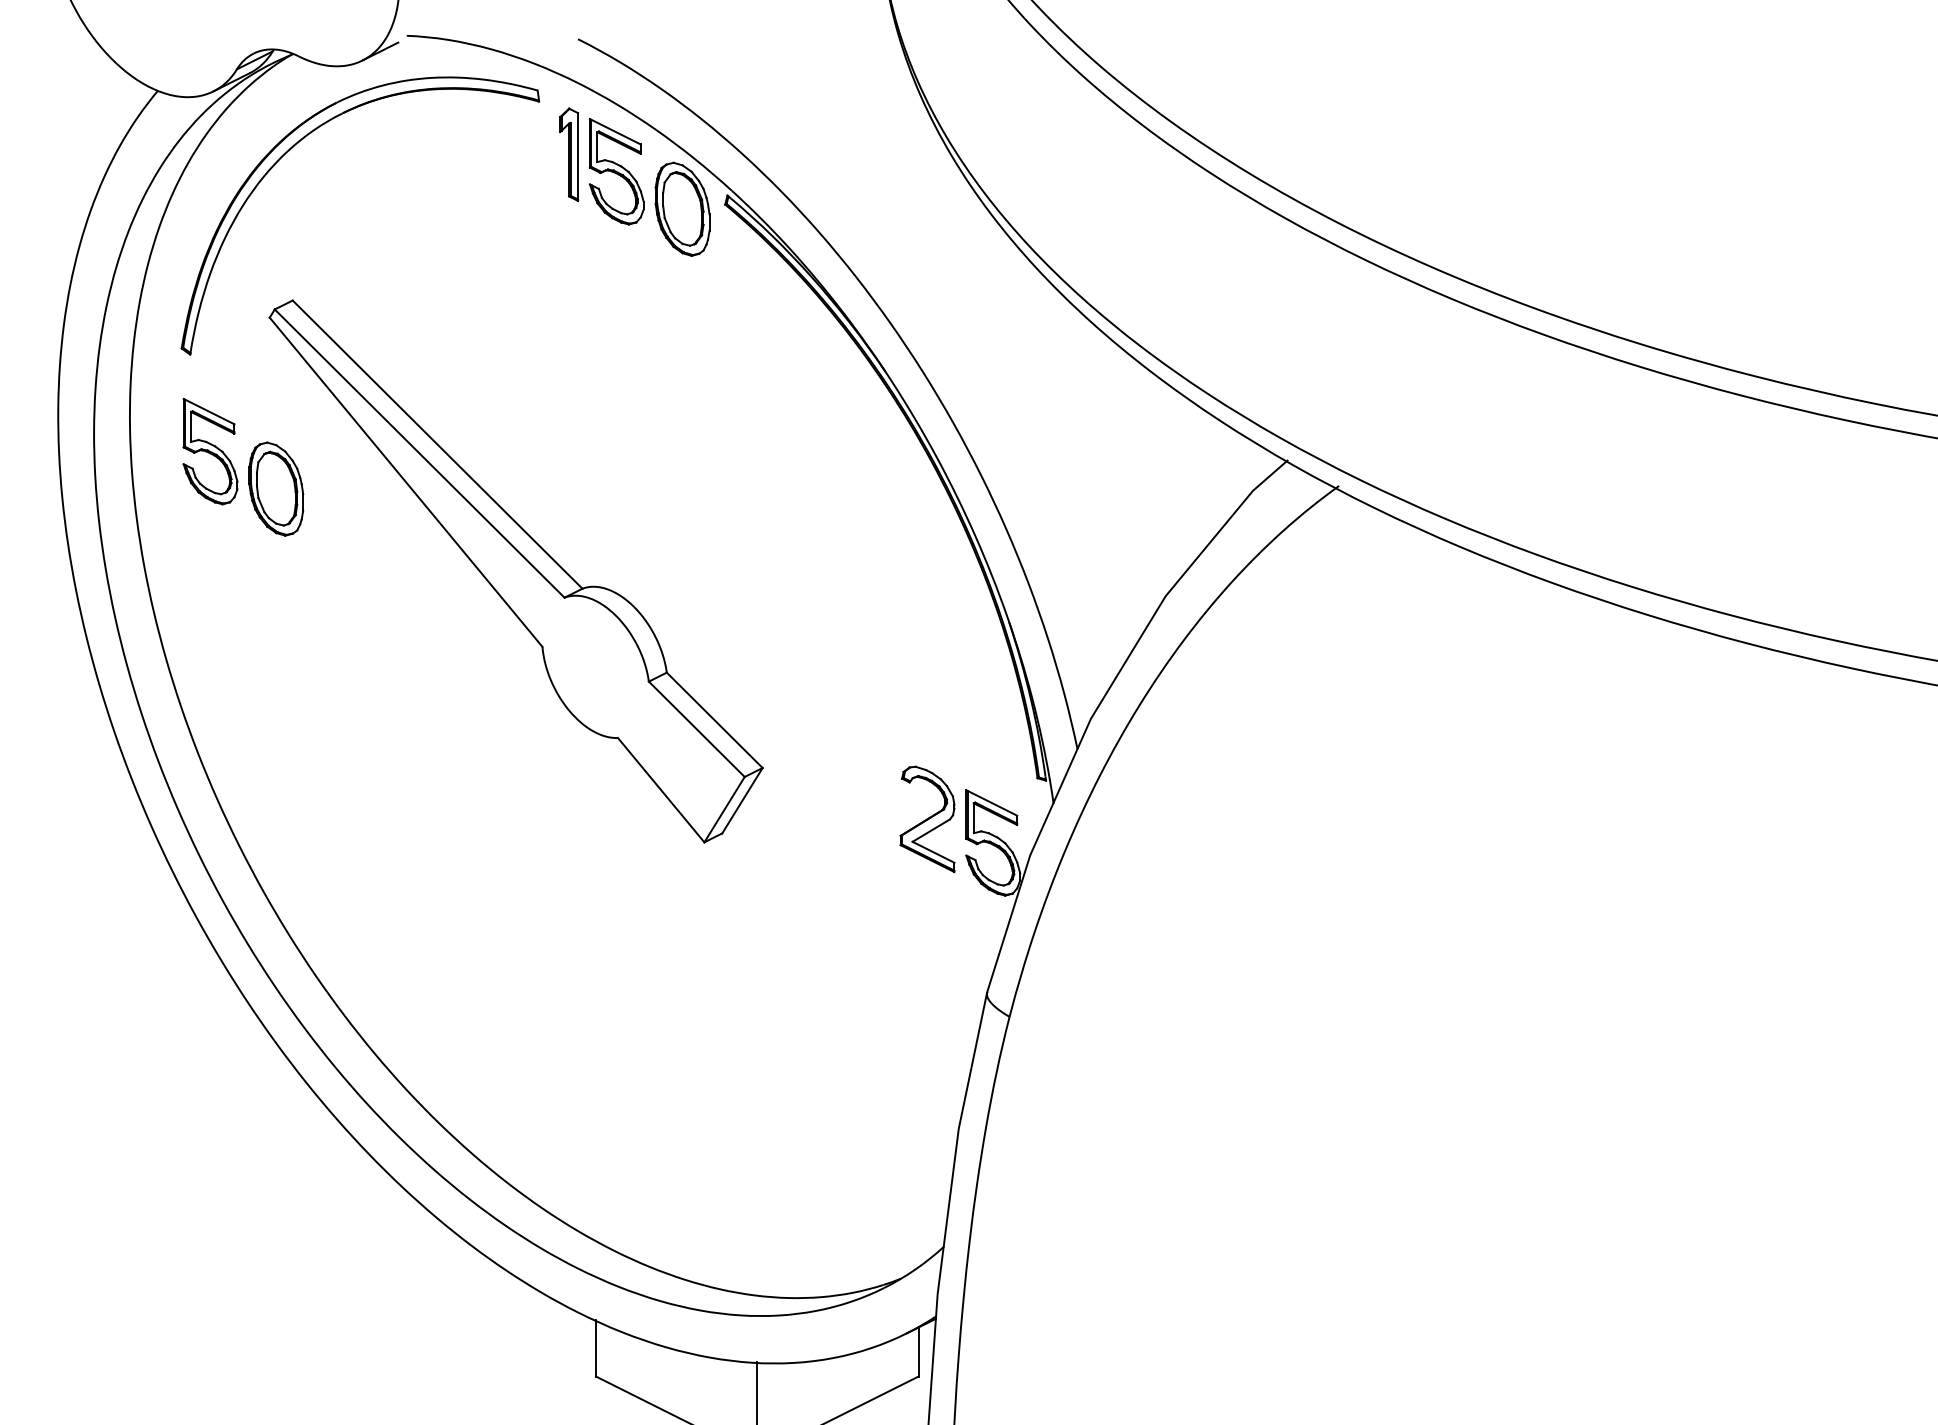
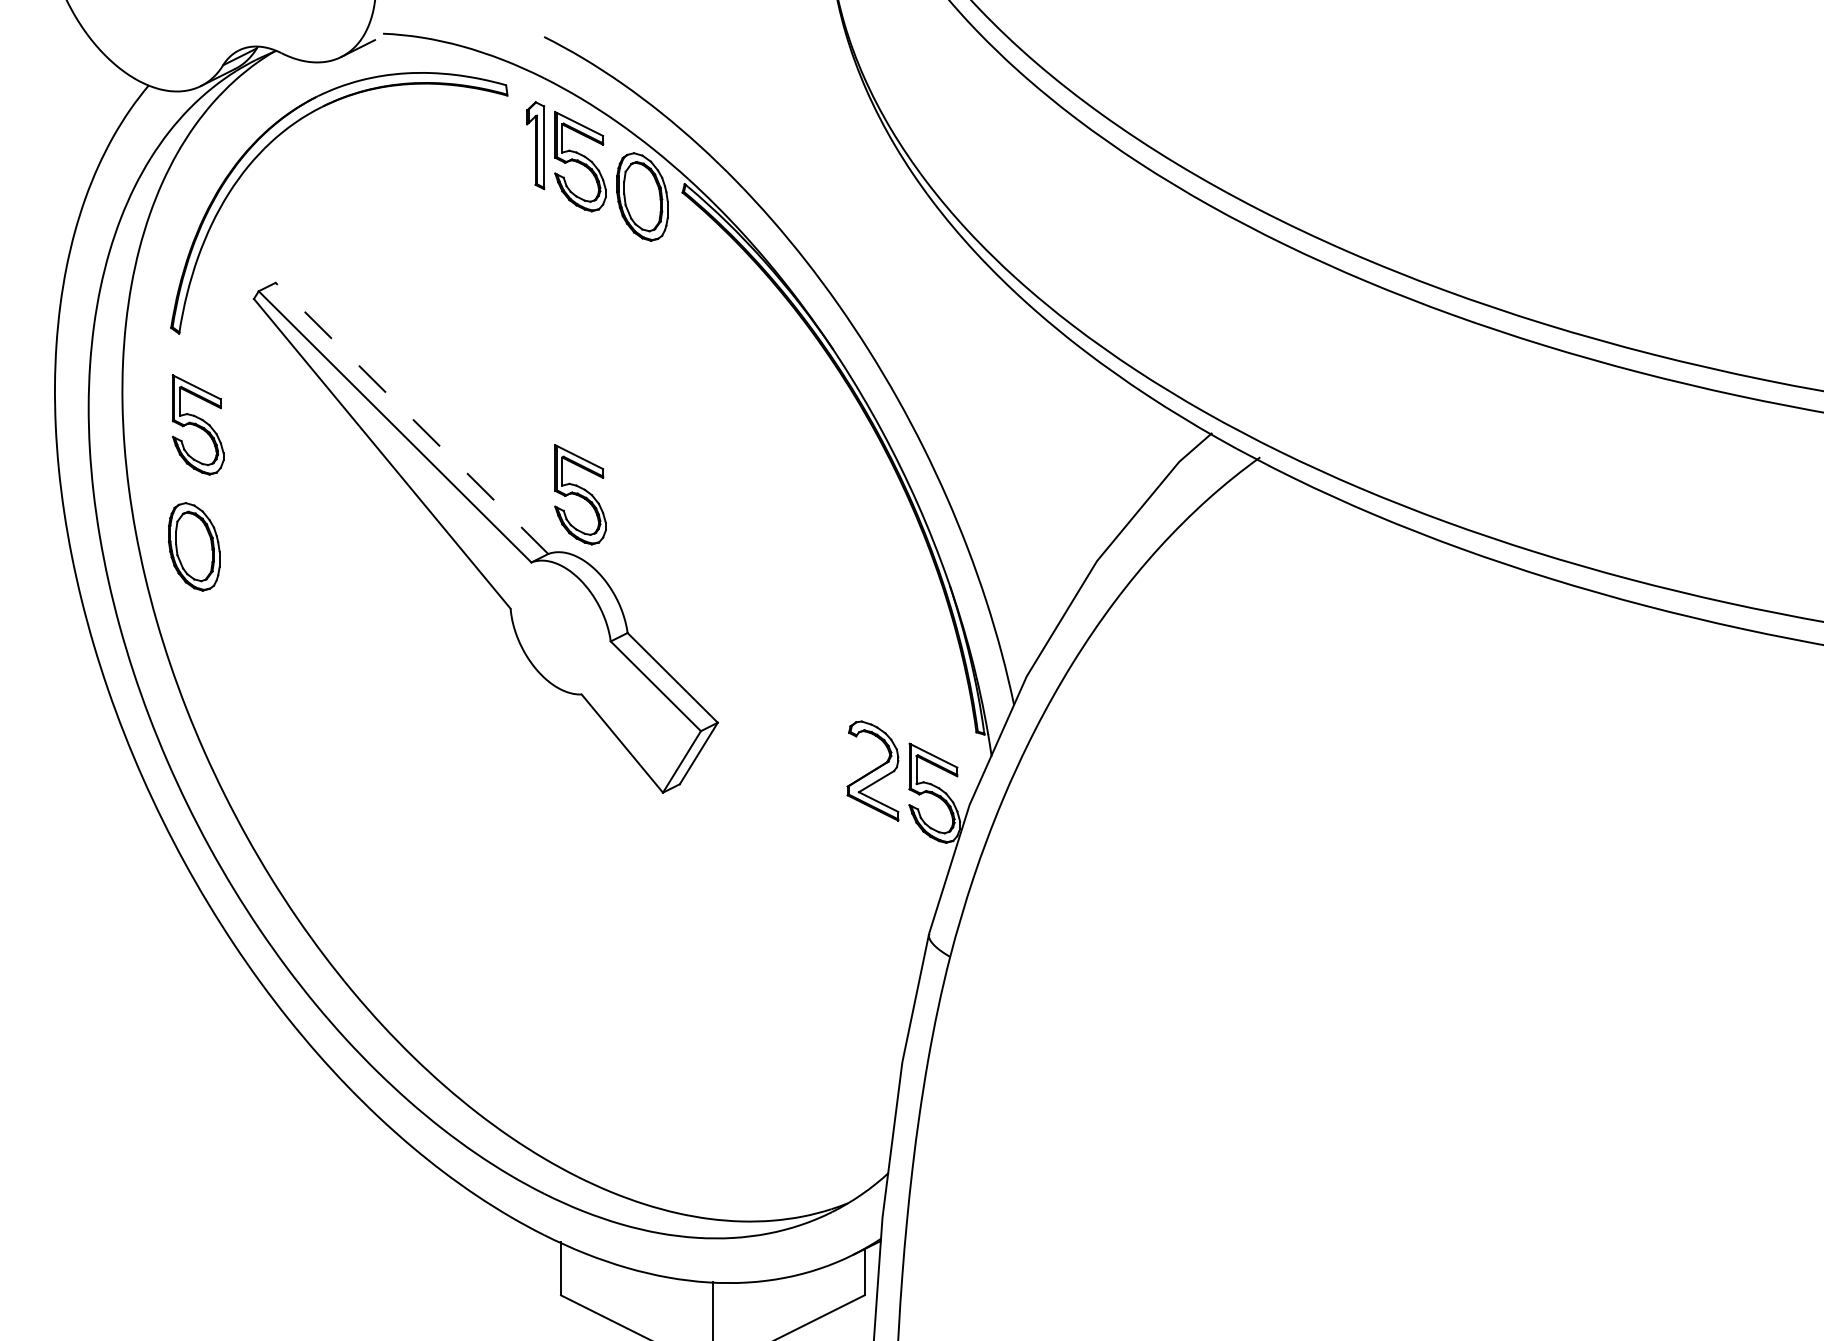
line: (437, 444) -> (411, 418), solid -> dashed
part: (276, 488) -> (194, 546), moved
part: (616, 525) -> (580, 494), added

